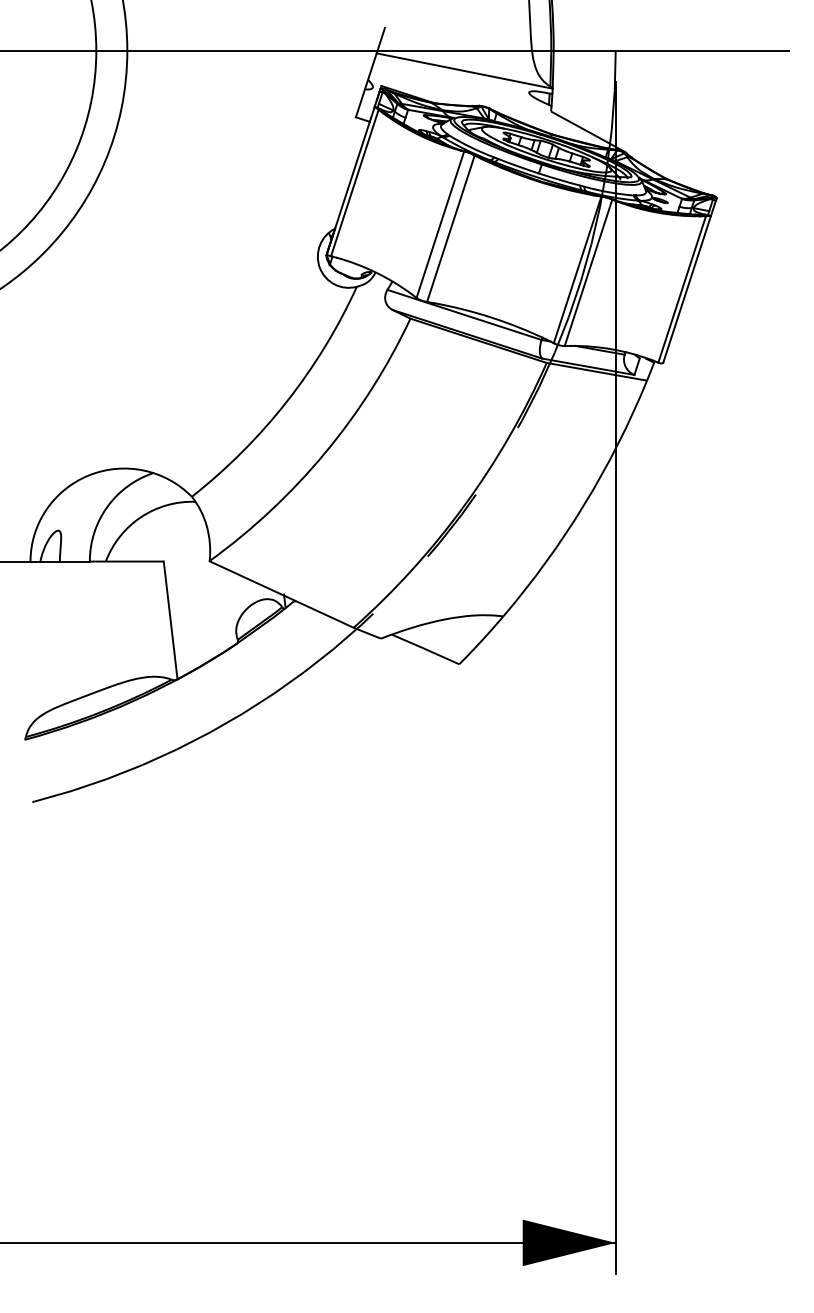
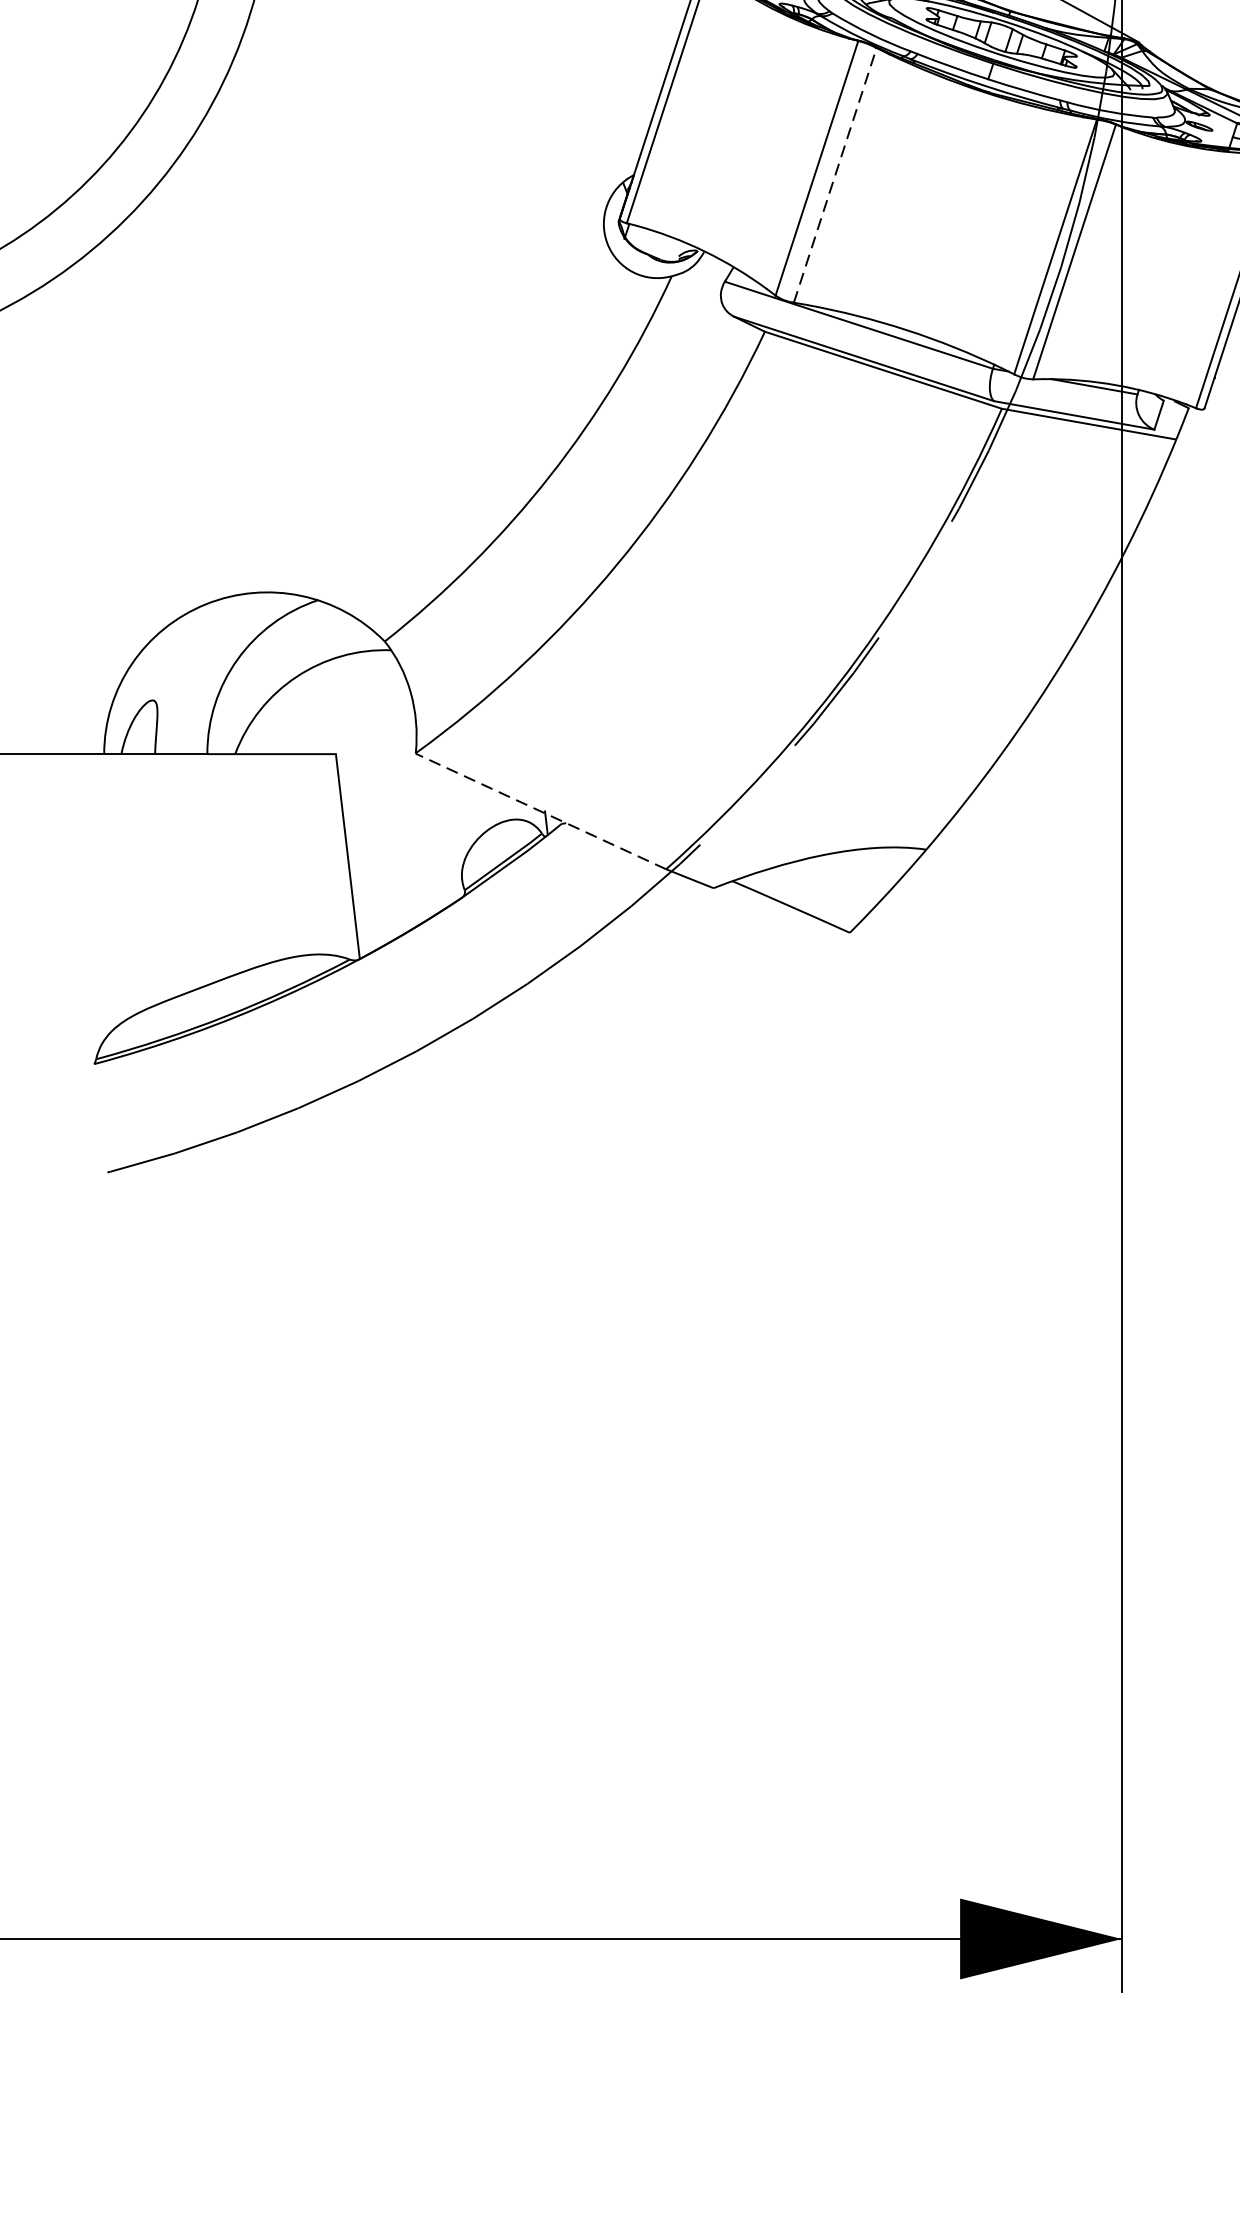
line: (451, 228) -> (836, 174), solid -> dashed
line: (281, 594) -> (540, 811), solid -> dashed

